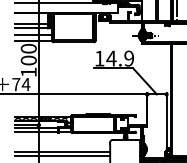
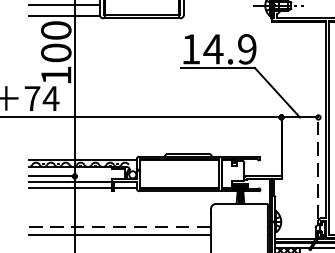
line: (166, 119) -> (318, 165), solid -> dashed
line: (62, 151) -> (120, 225), solid -> dashed

